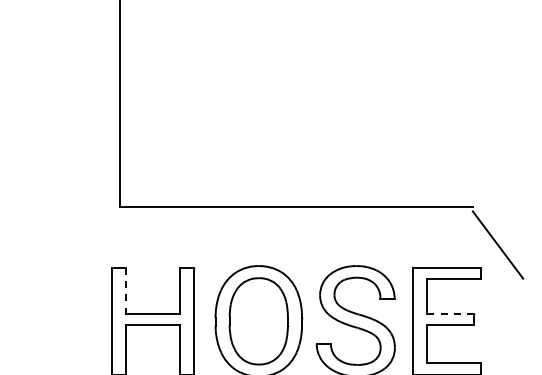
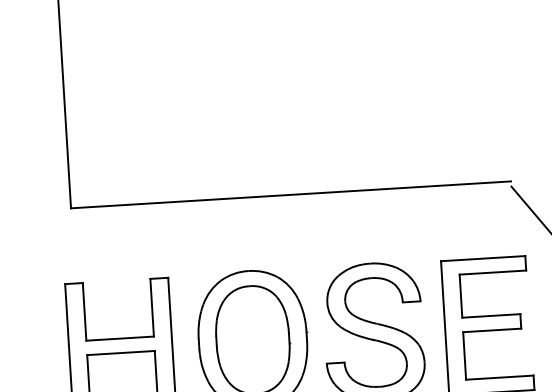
line: (125, 291) -> (84, 312), dashed -> solid
line: (450, 313) -> (491, 315), dashed -> solid

